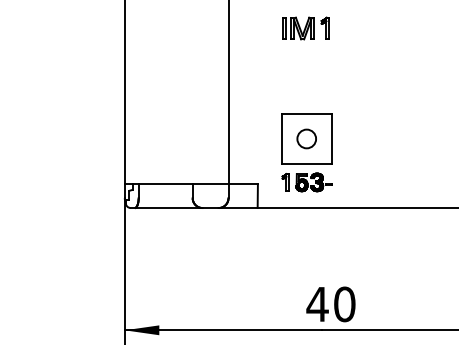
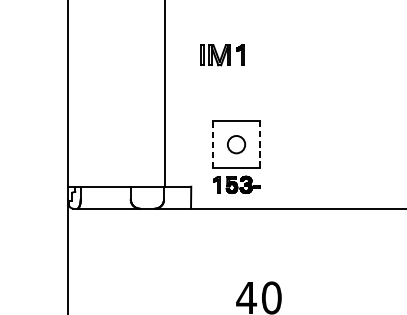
part: (305, 28) -> (222, 55), moved
line: (331, 138) -> (259, 144), solid -> dashed
line: (281, 139) -> (213, 145), solid -> dashed

